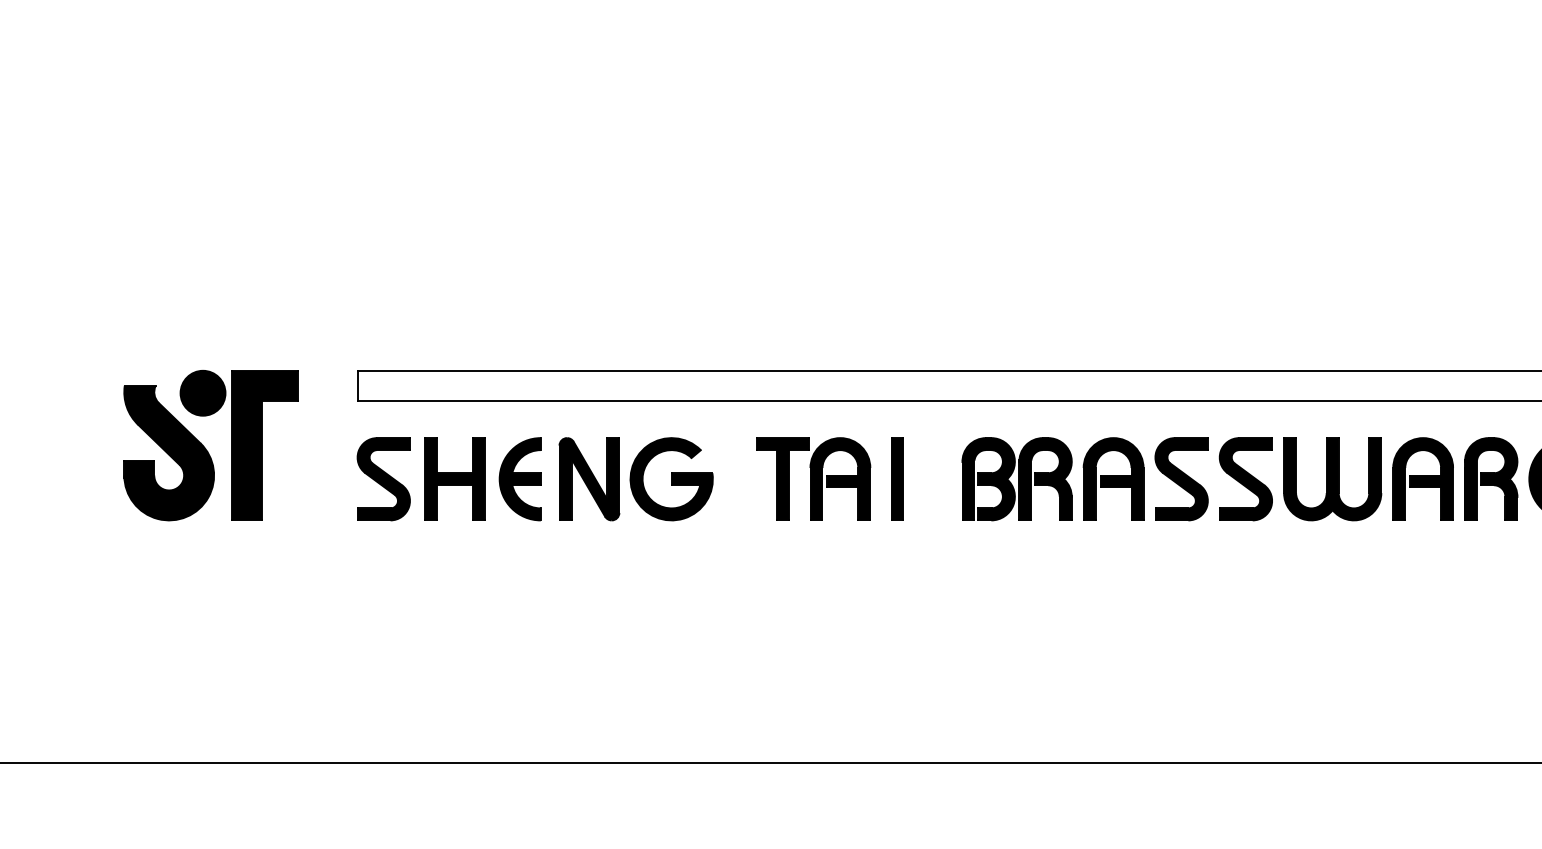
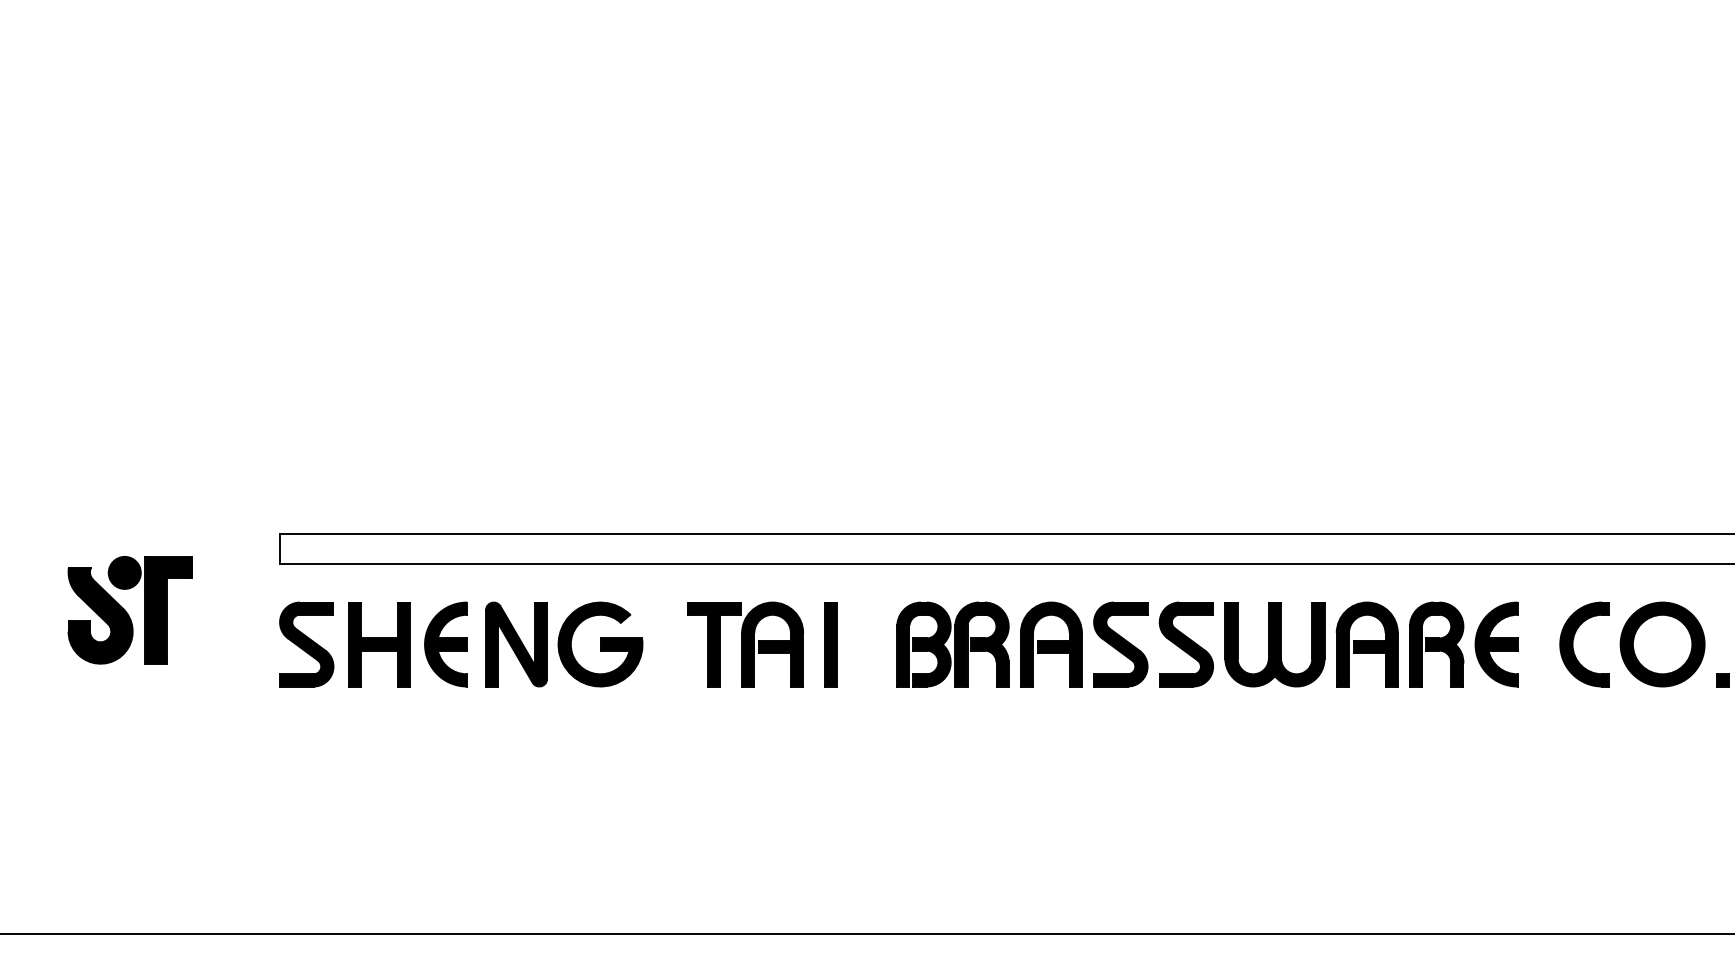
part: (211, 445) -> (130, 610), size x0.7

